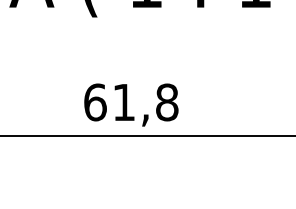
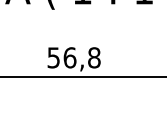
text: (109, 101) -> (61, 57), 61,8 -> 56,8

